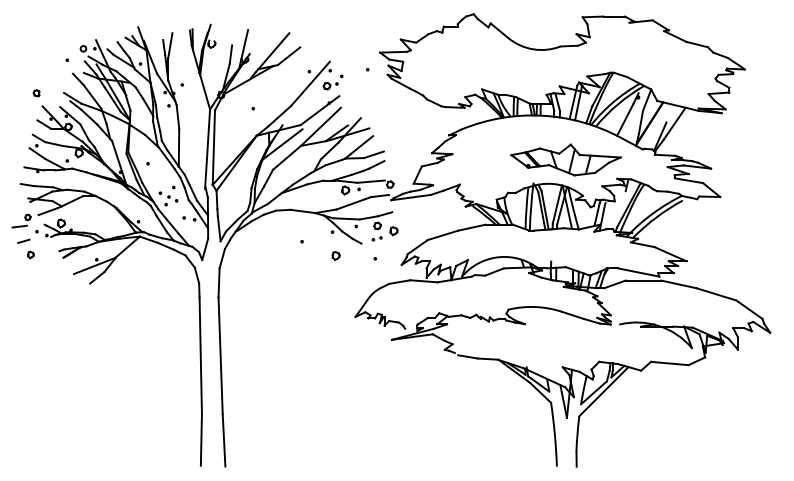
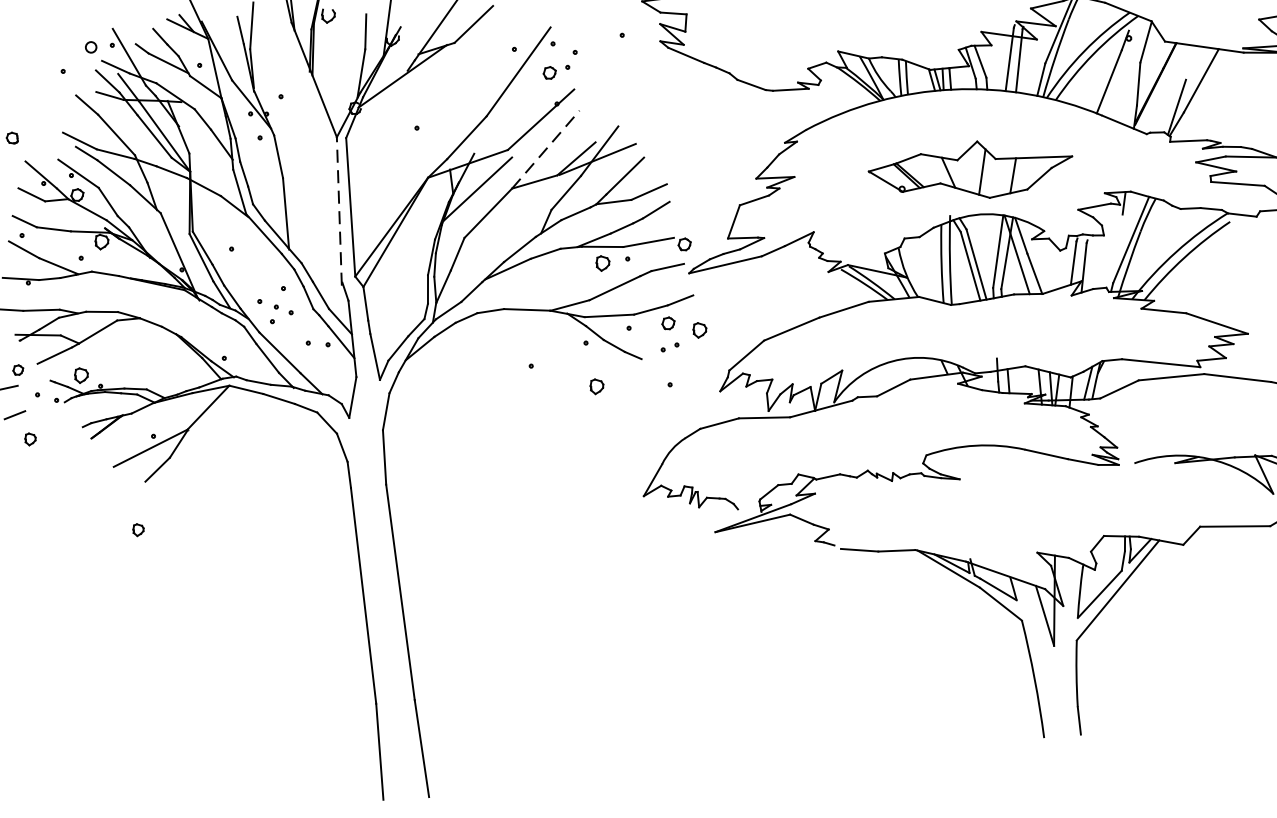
line: (321, 126) -> (546, 148), solid -> dashed
line: (207, 149) -> (339, 211), solid -> dashed
part: (565, 159) -> (969, 169), moved
part: (83, 308) -> (137, 529), added

